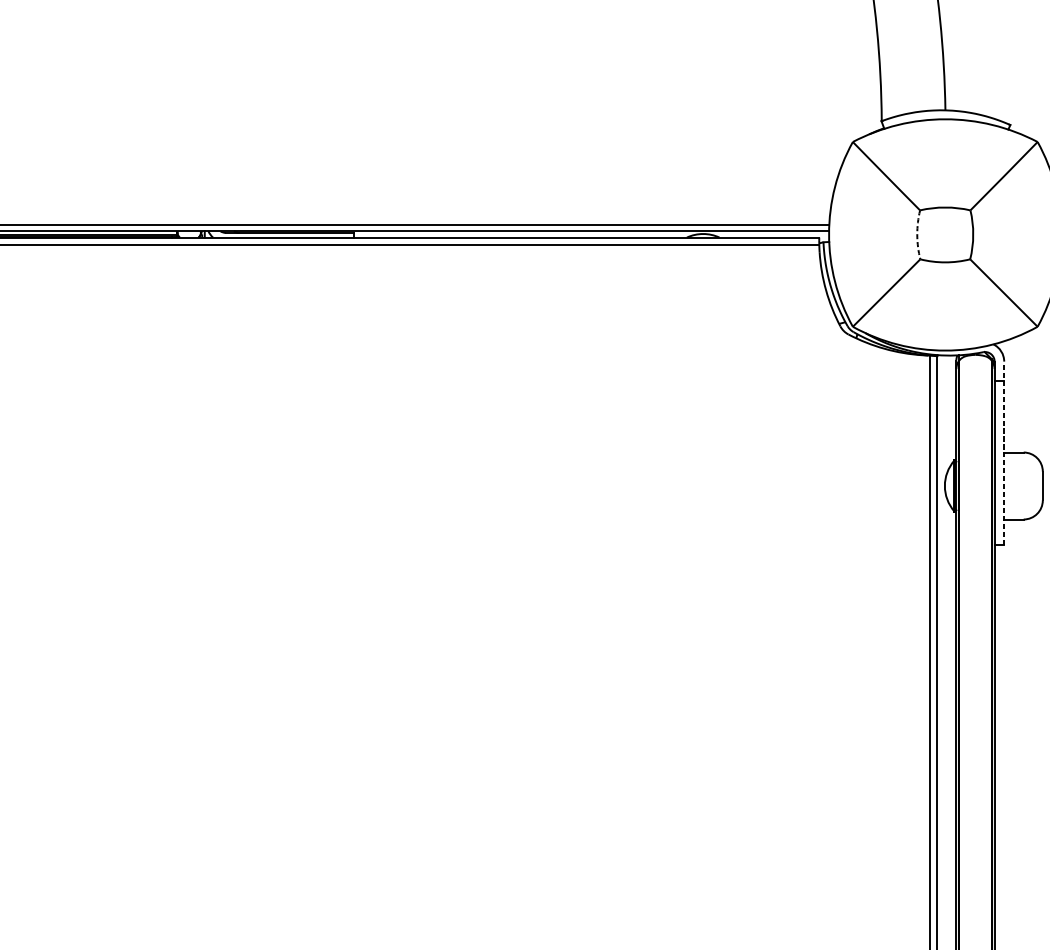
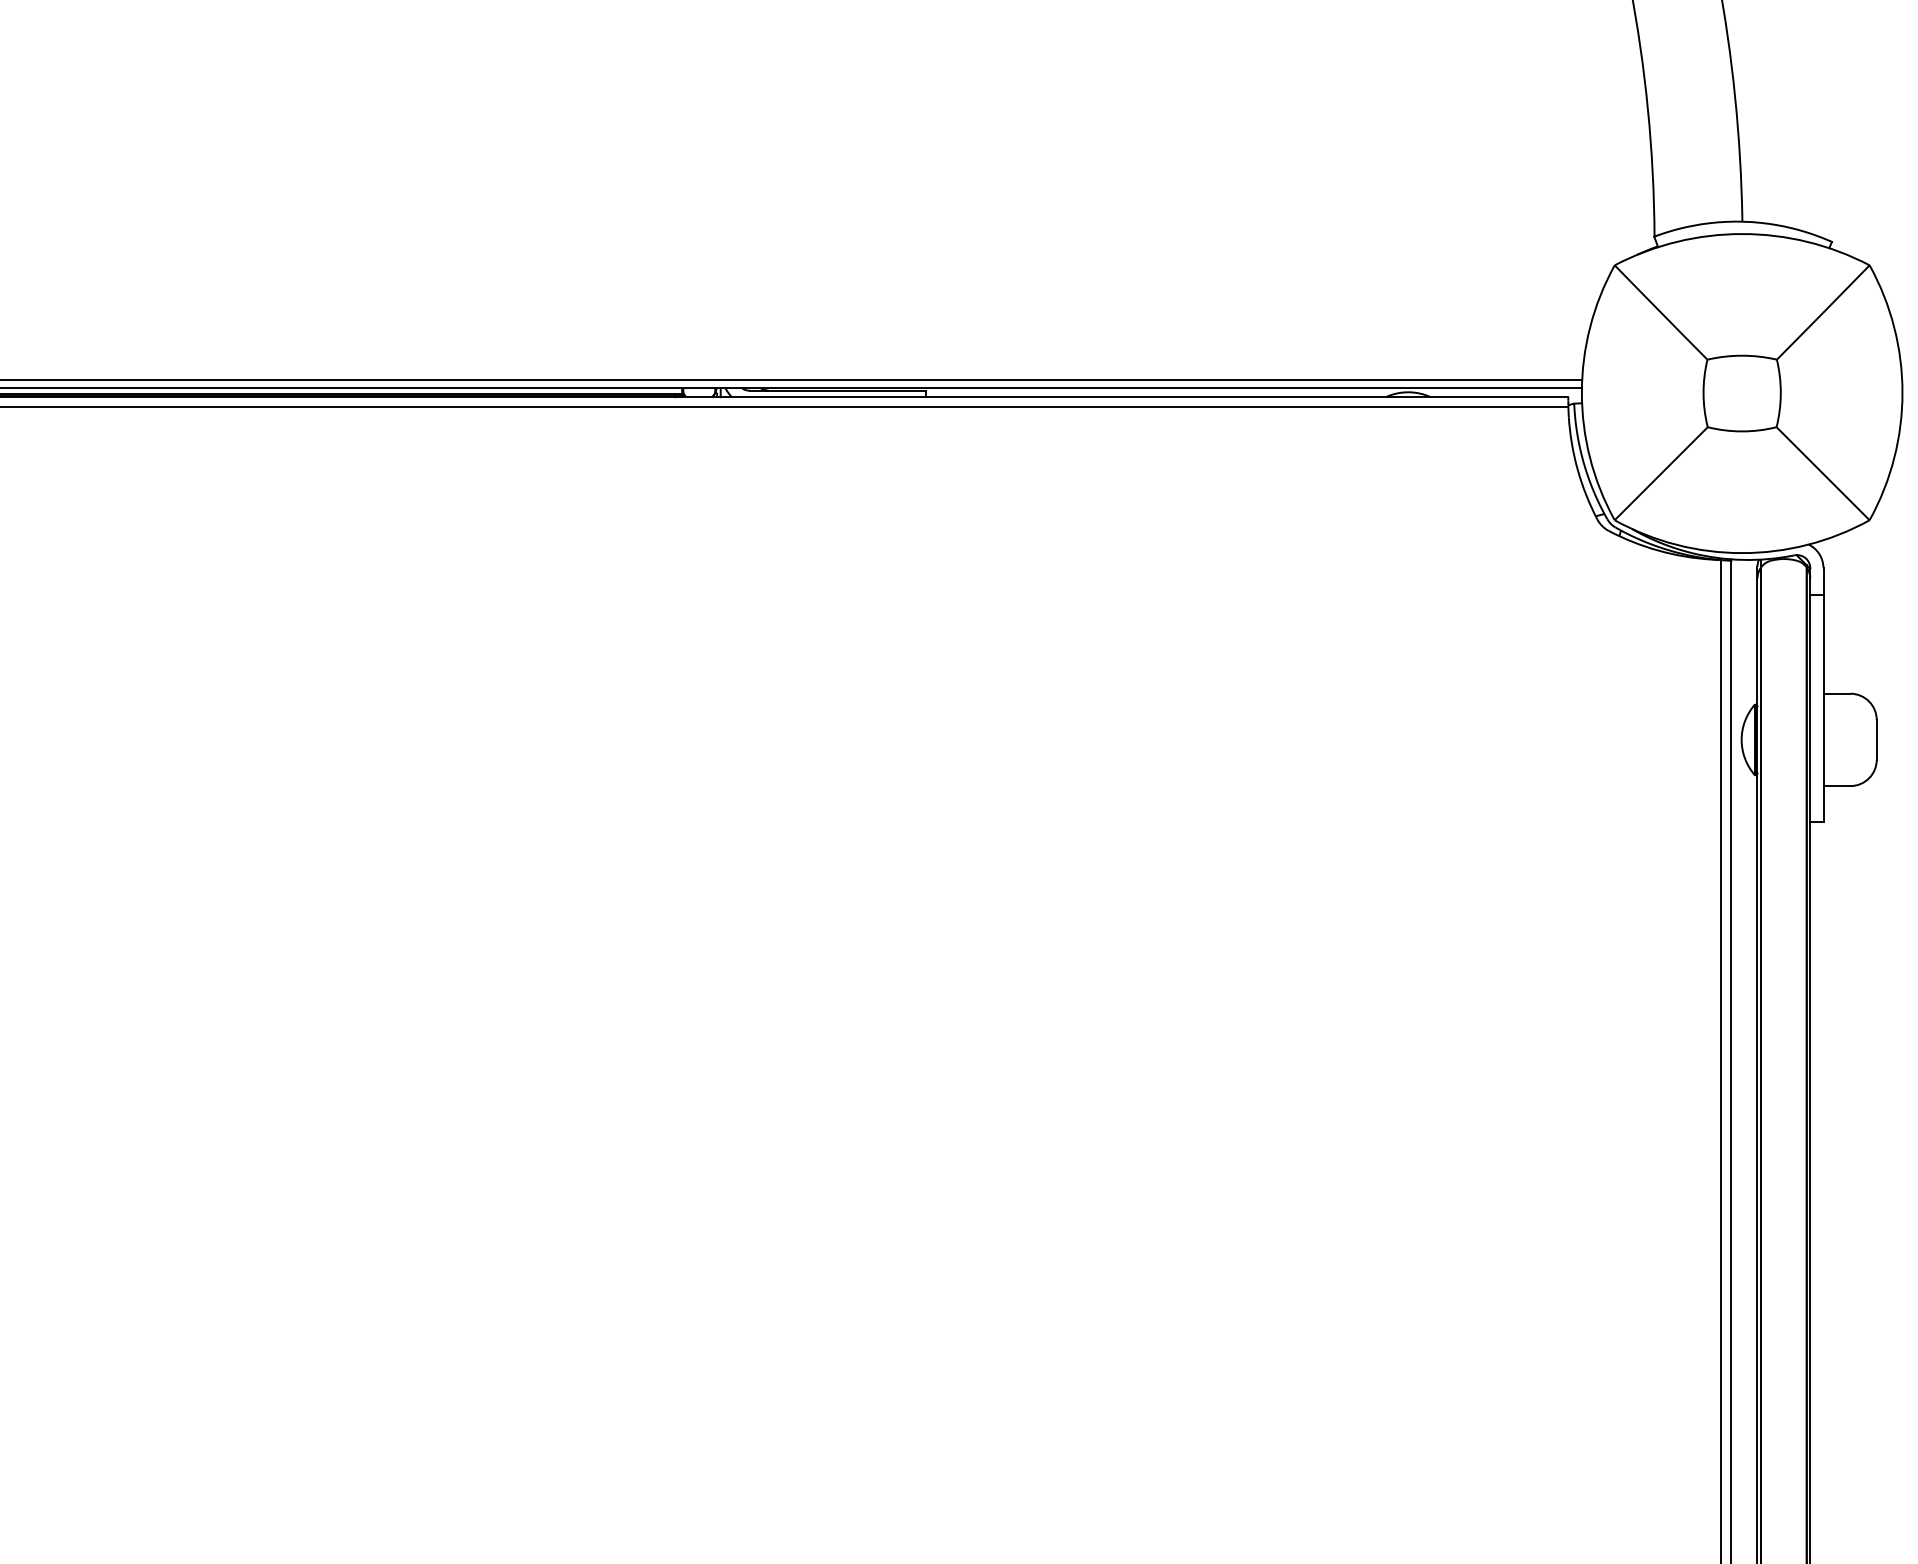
arc: (917, 234) -> (1703, 393), dashed -> solid
line: (1004, 453) -> (1823, 694), dashed -> solid

